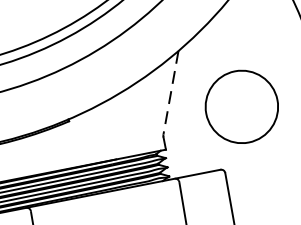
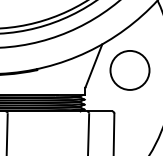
line: (171, 92) -> (94, 65), dashed -> solid
circle: (240, 107) -> (129, 70), moved

